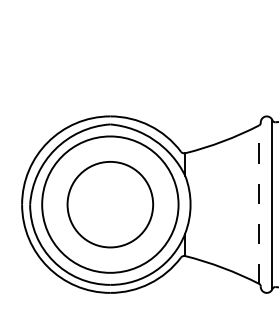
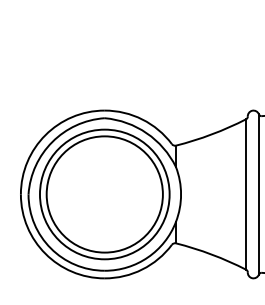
circle: (110, 204) -> (104, 194), size x1.43
line: (259, 204) -> (246, 194), dashed -> solid

